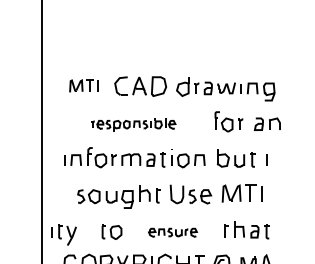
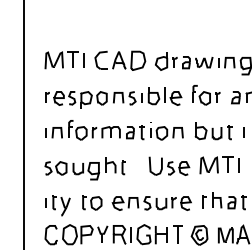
part: (83, 85) -> (64, 59), size x1.43
part: (133, 124) -> (113, 97), size x1.67
part: (118, 196) -> (84, 168), moved
part: (172, 232) -> (151, 203), size x1.67
part: (63, 234) -> (57, 205), moved

